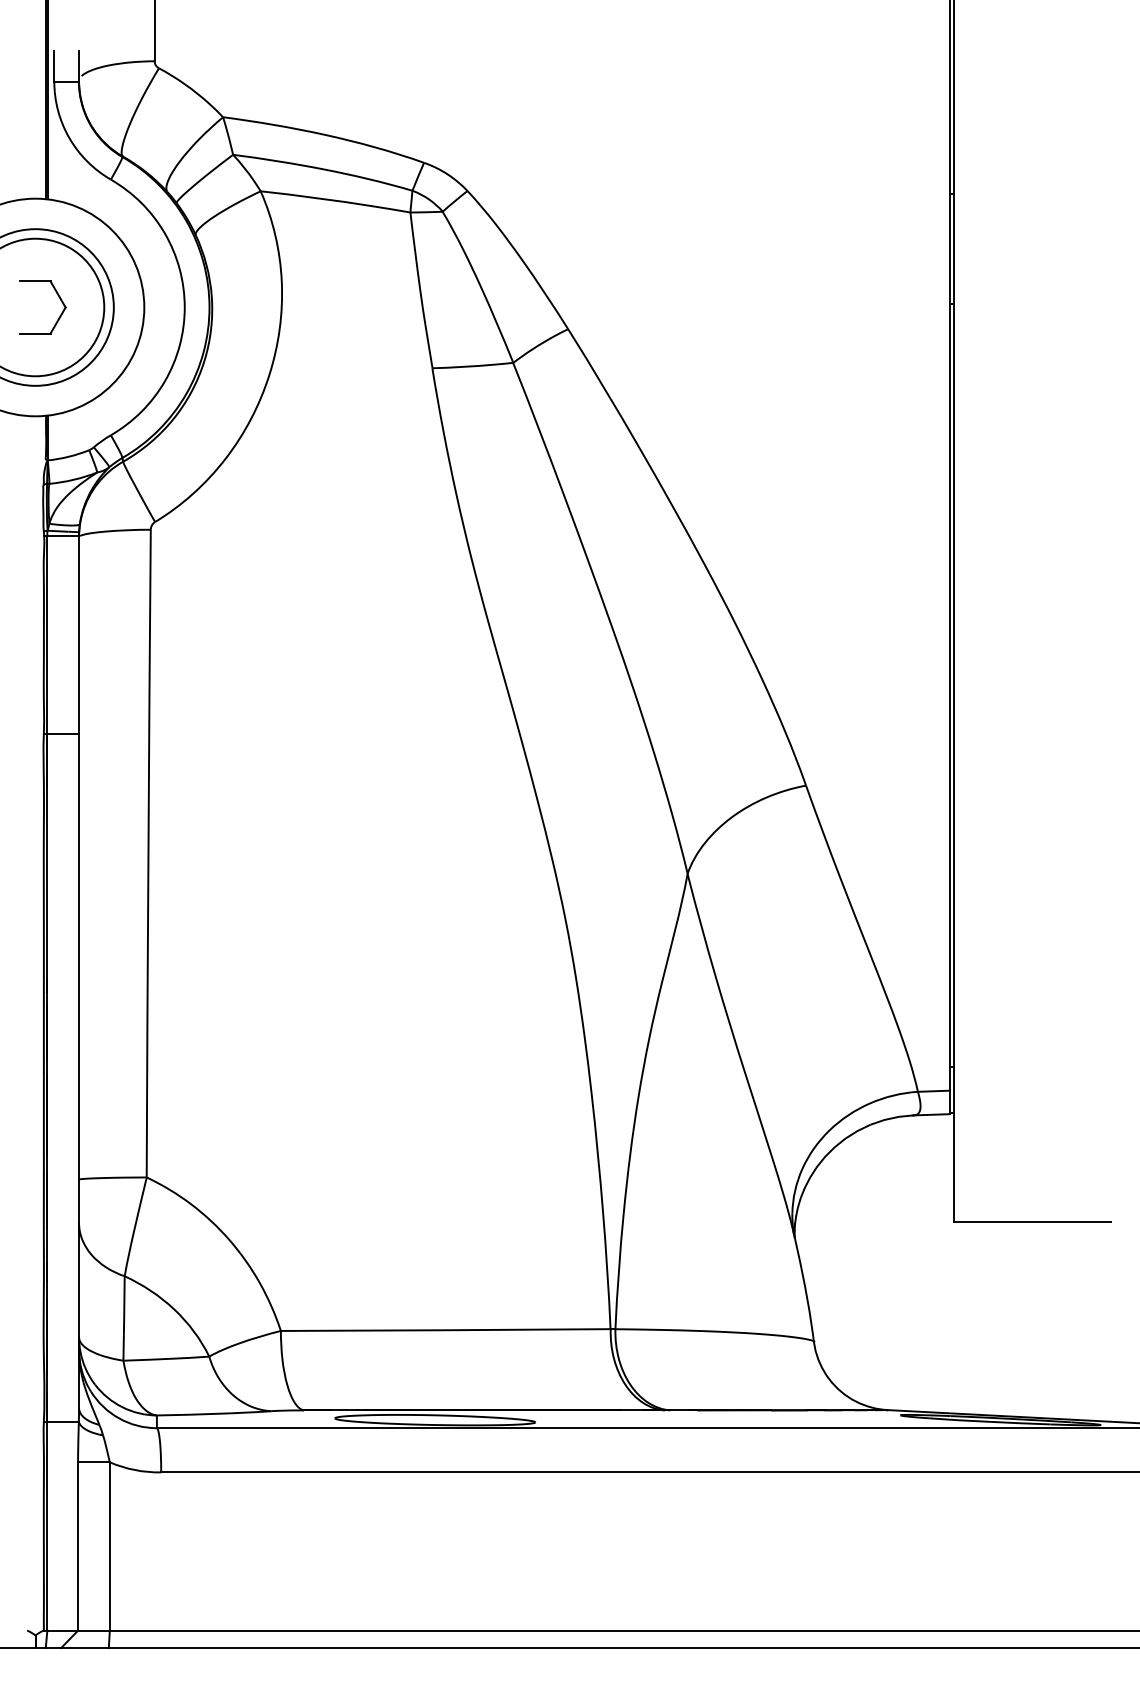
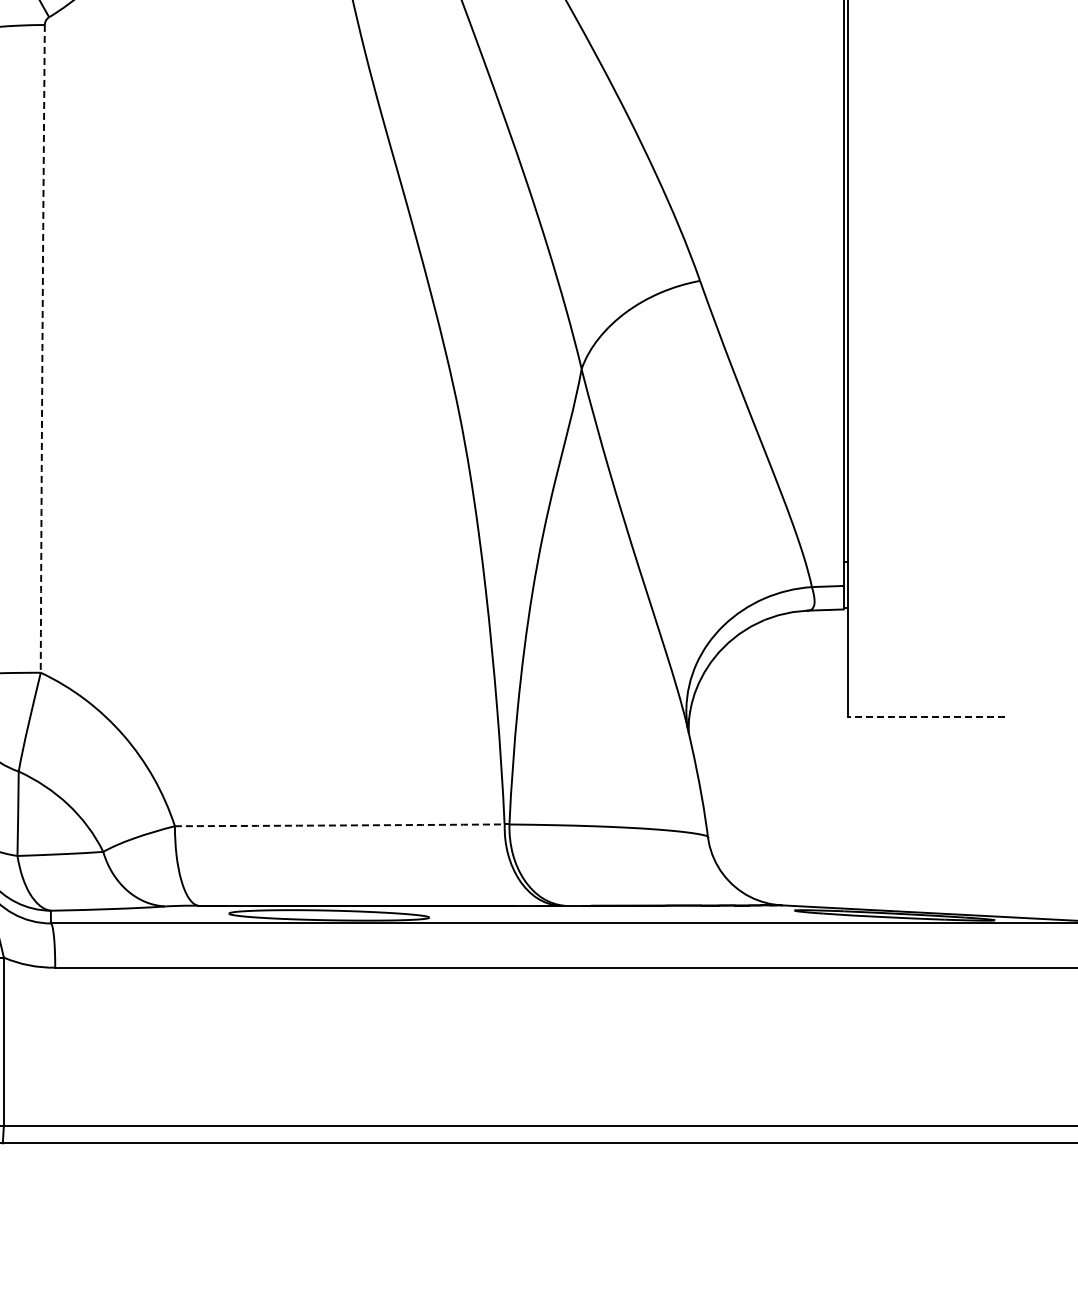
arc: (148, 853) -> (42, 348), solid -> dashed
line: (1031, 1221) -> (925, 716), solid -> dashed
arc: (445, 1330) -> (339, 825), solid -> dashed

